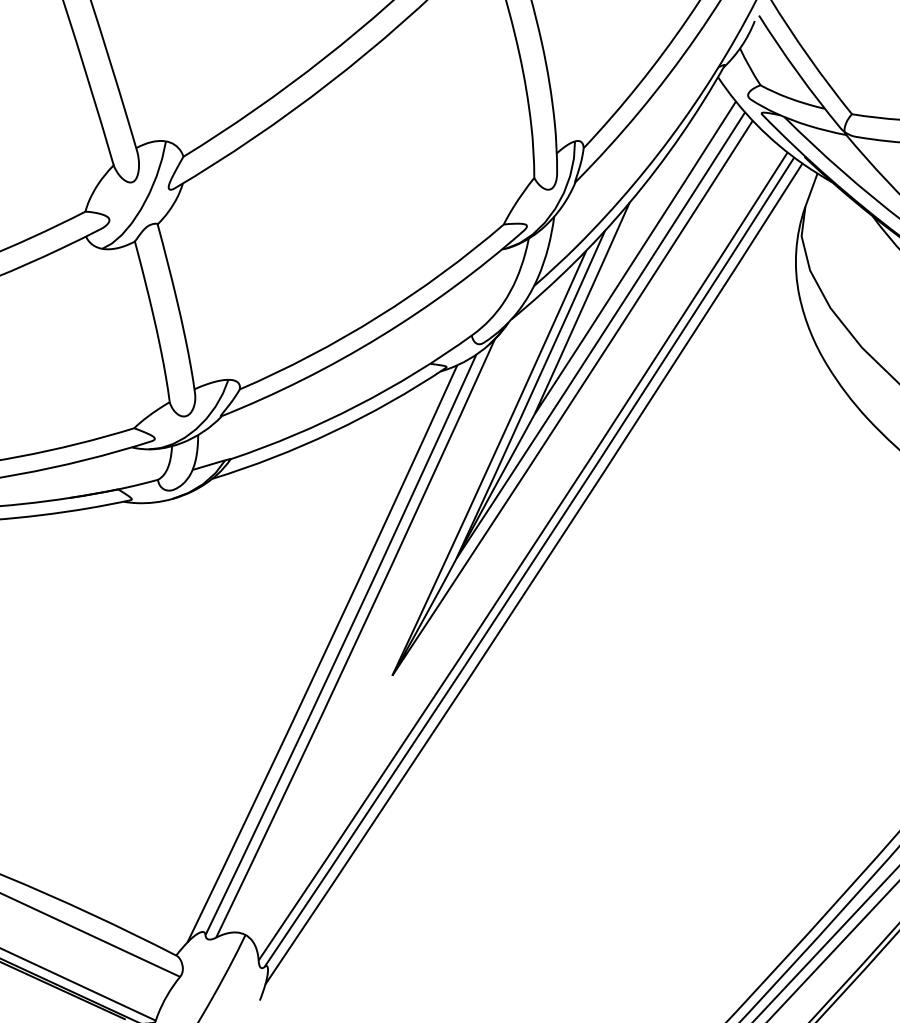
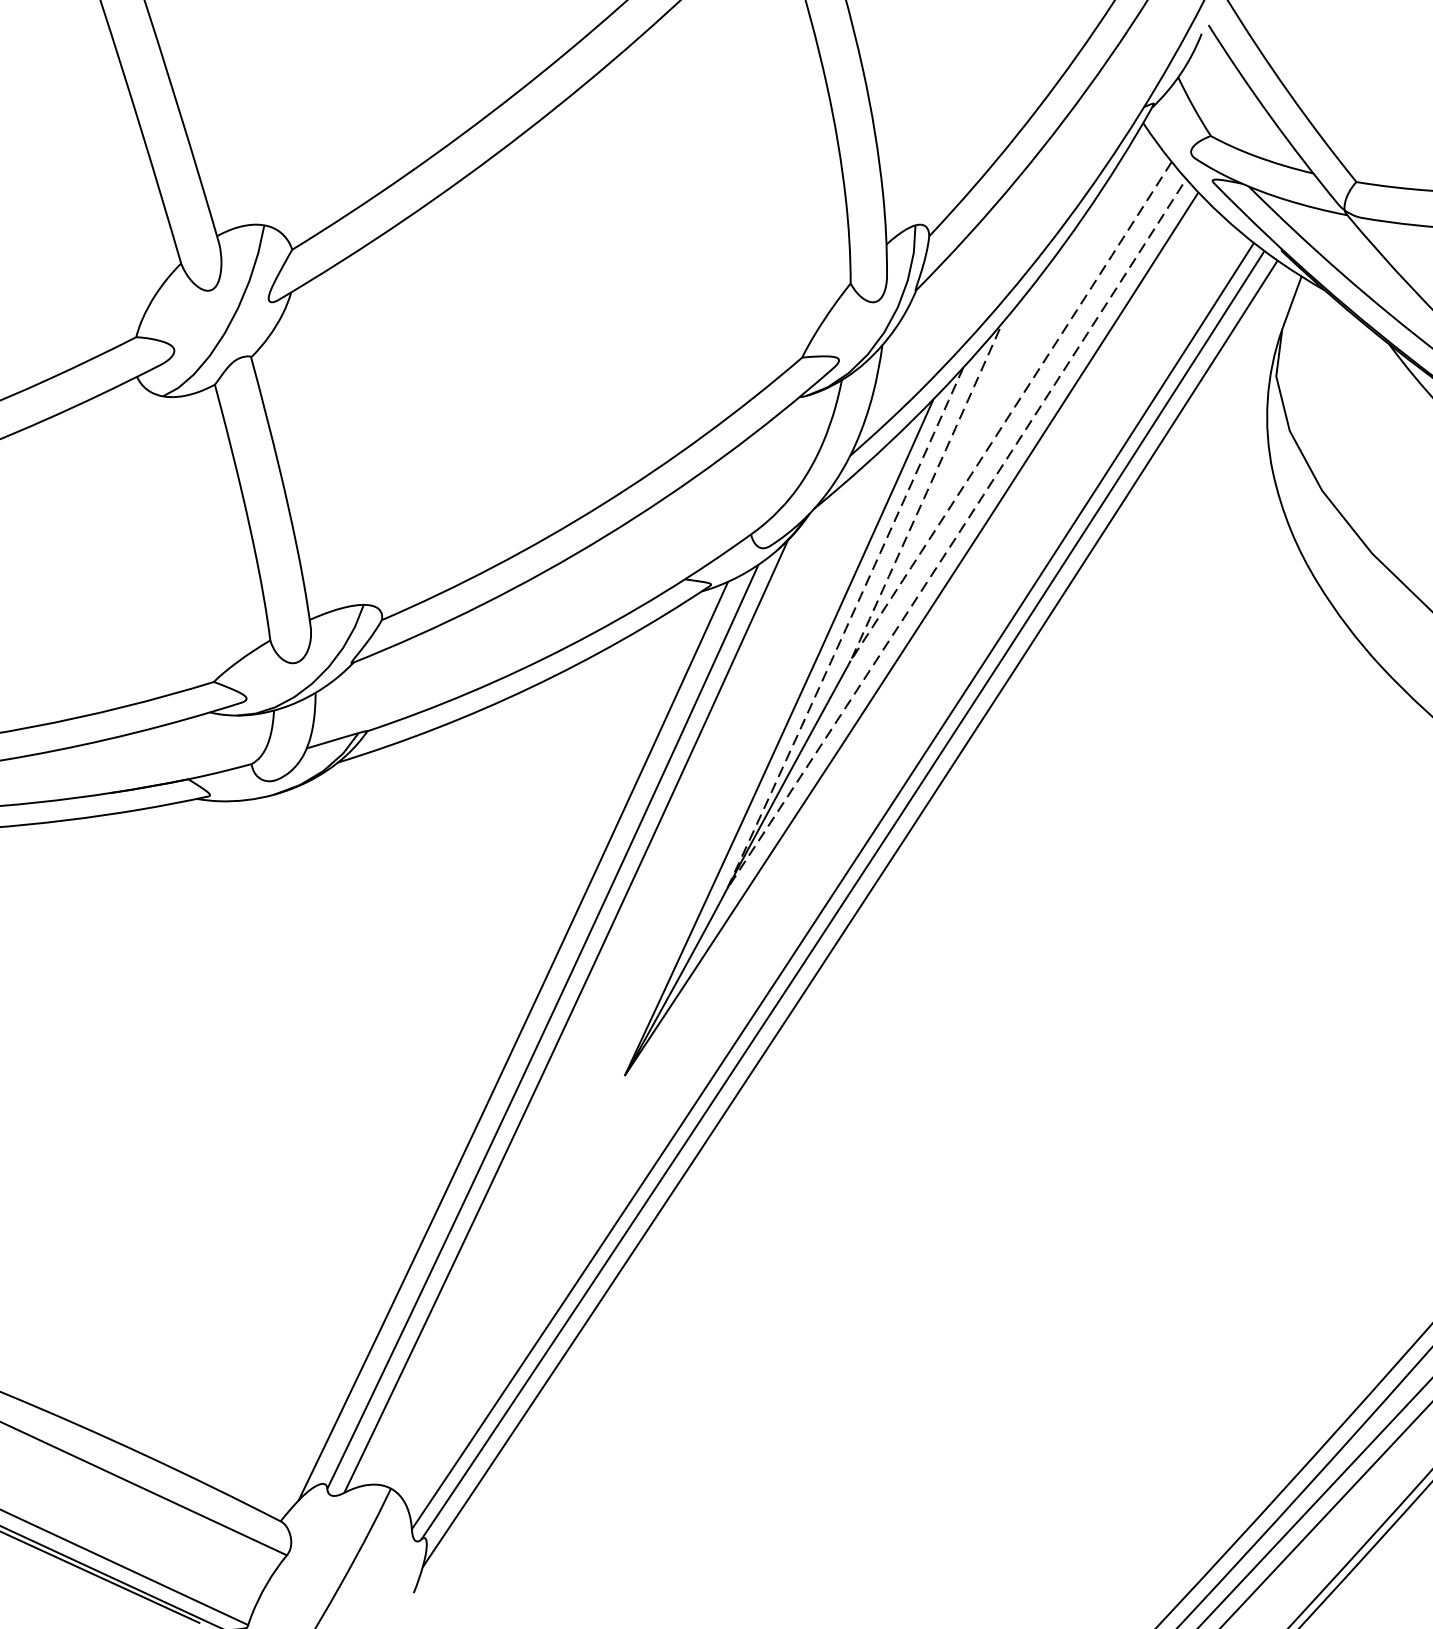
line: (571, 357) -> (909, 569), solid -> dashed
line: (503, 486) -> (801, 774), solid -> dashed

